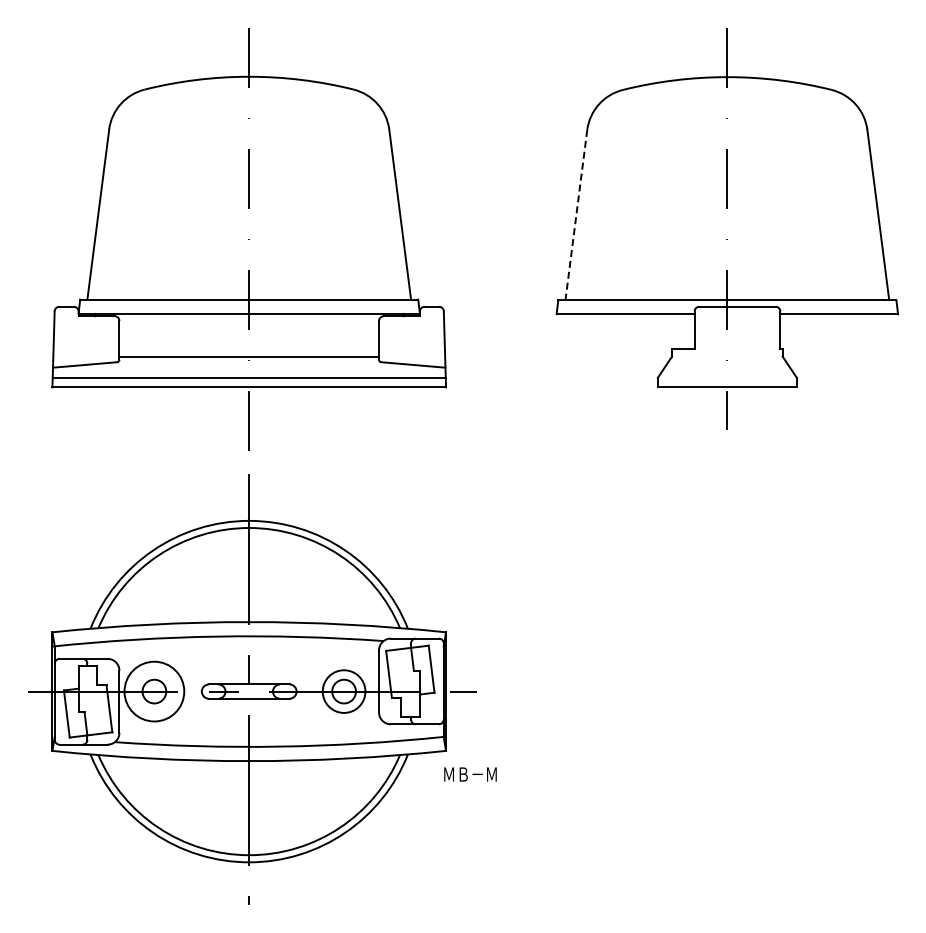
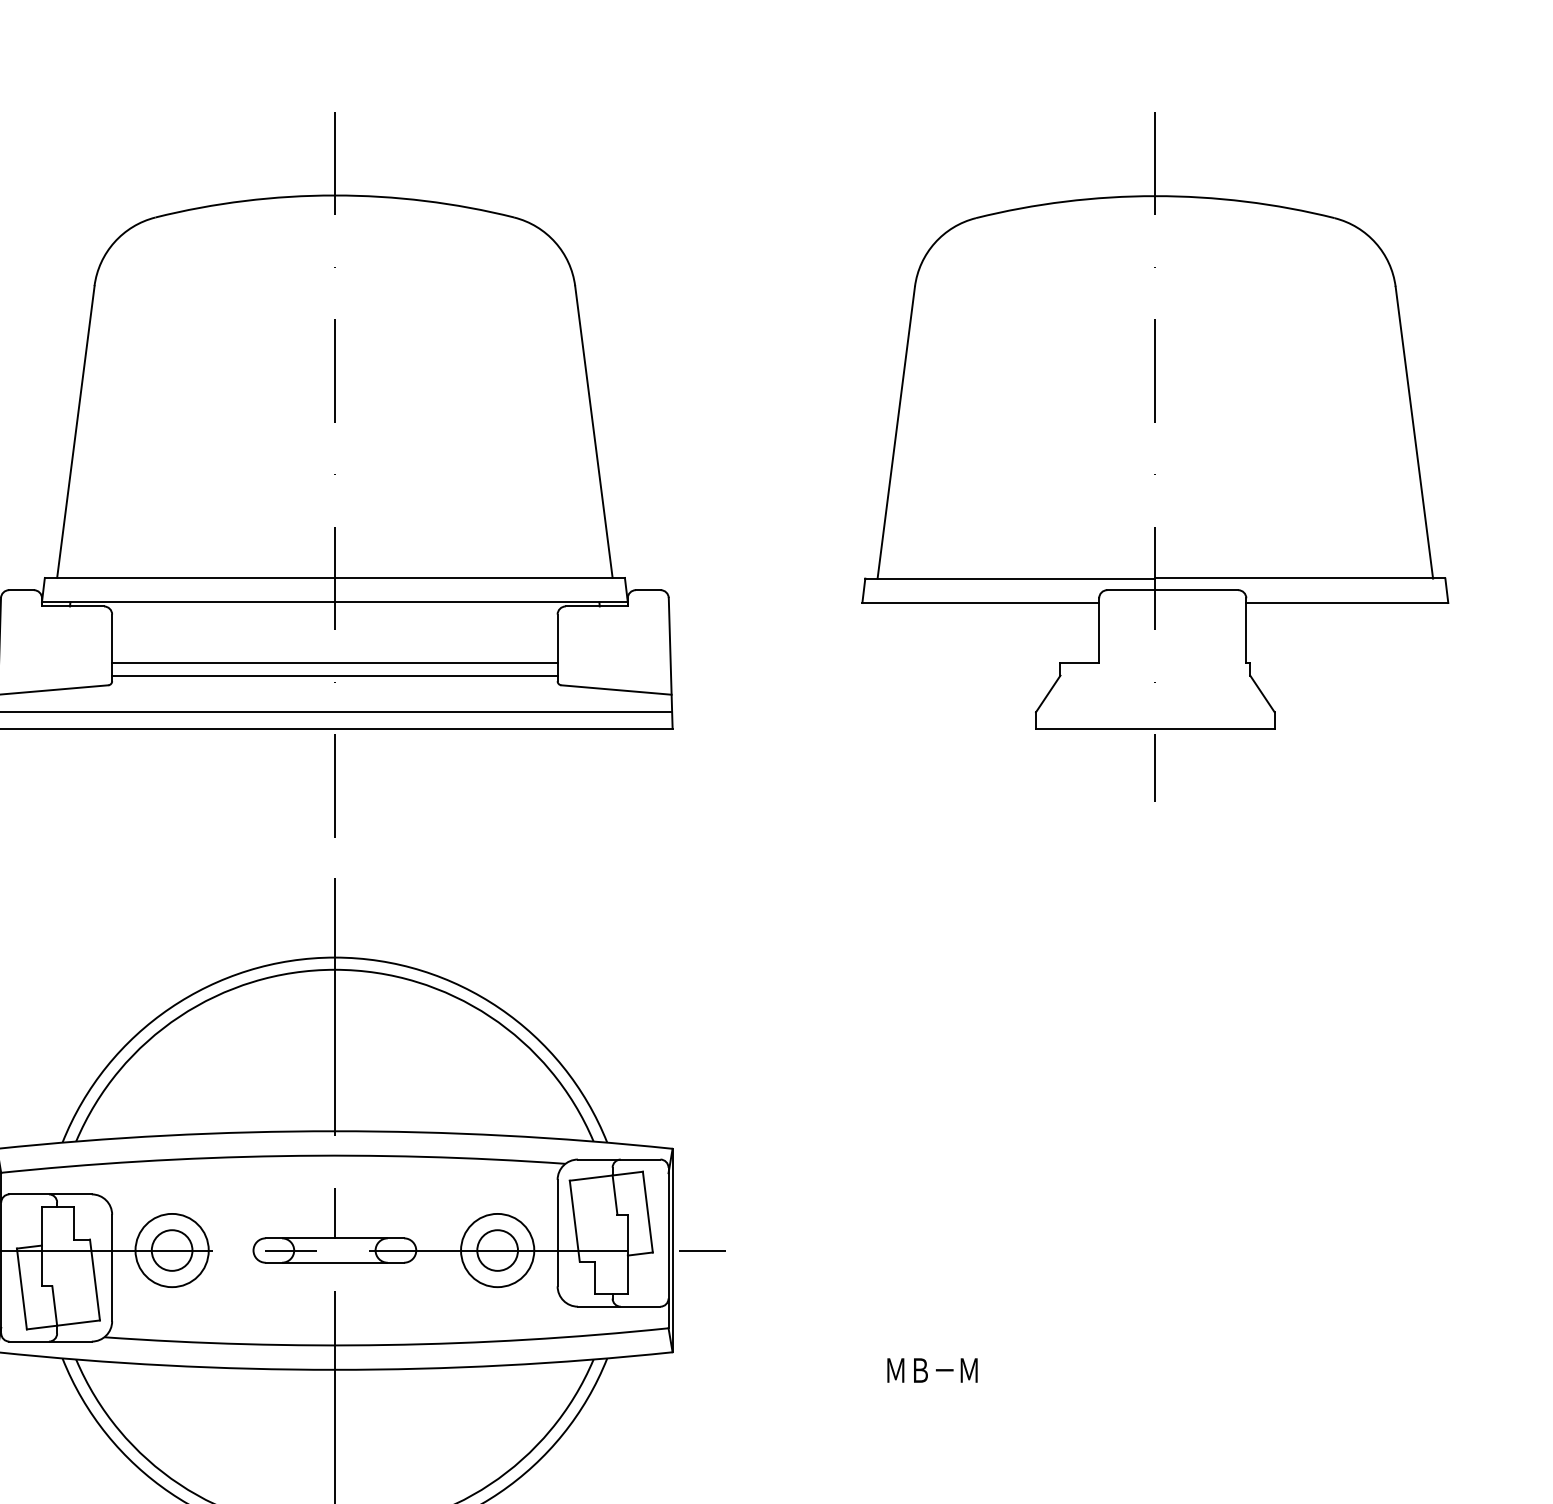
line: (576, 215) -> (896, 433), dashed -> solid
line: (249, 349) -> (335, 663), added
circle: (154, 691) -> (172, 1250), size x0.71
text: (470, 774) -> (932, 1370), moved

